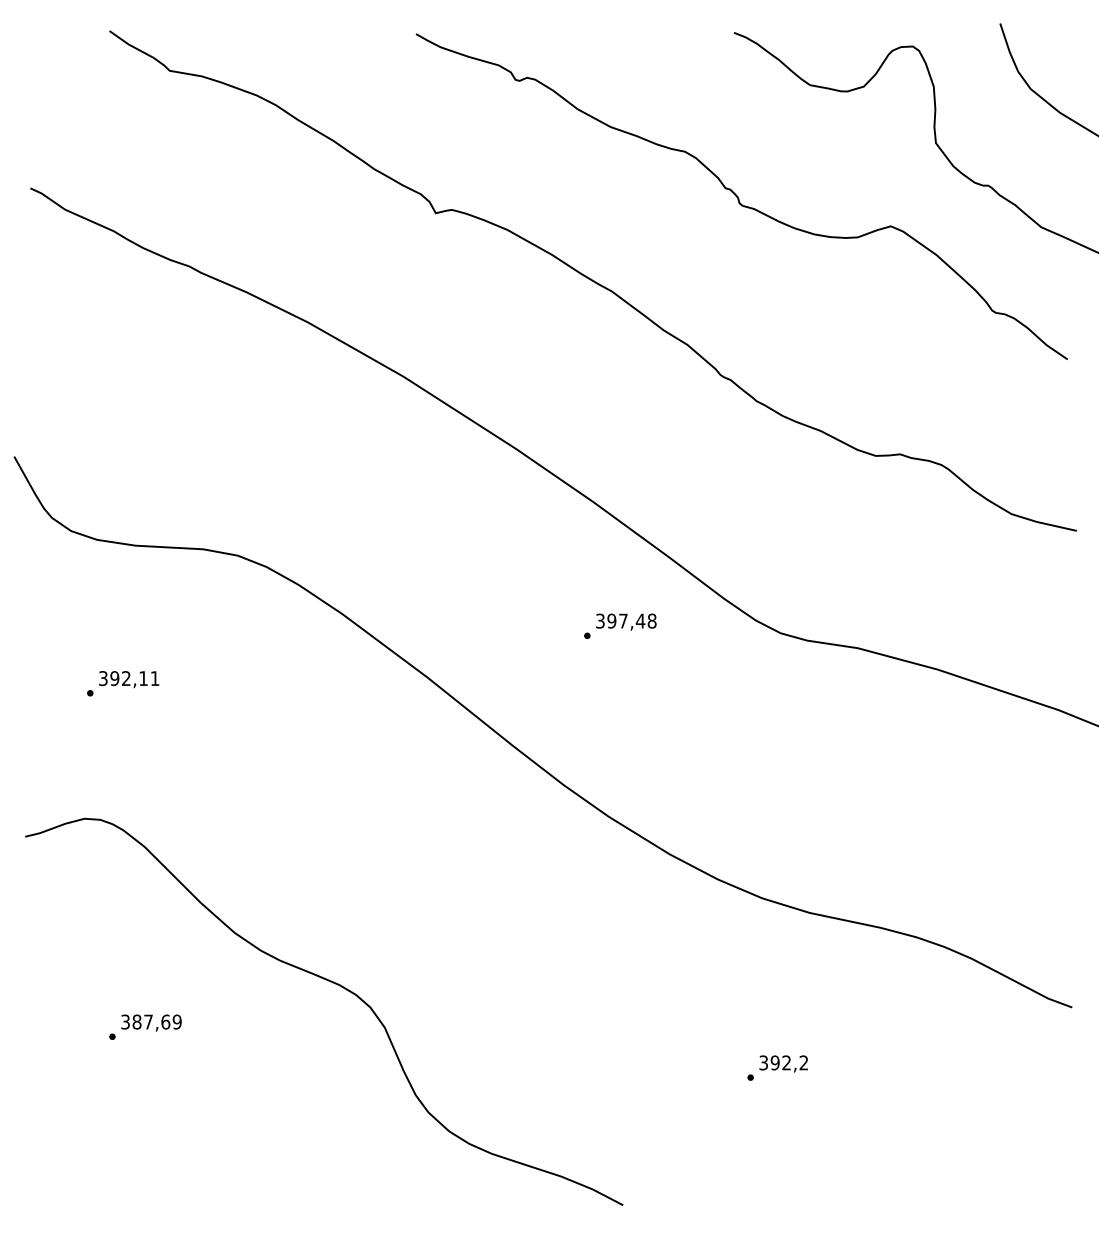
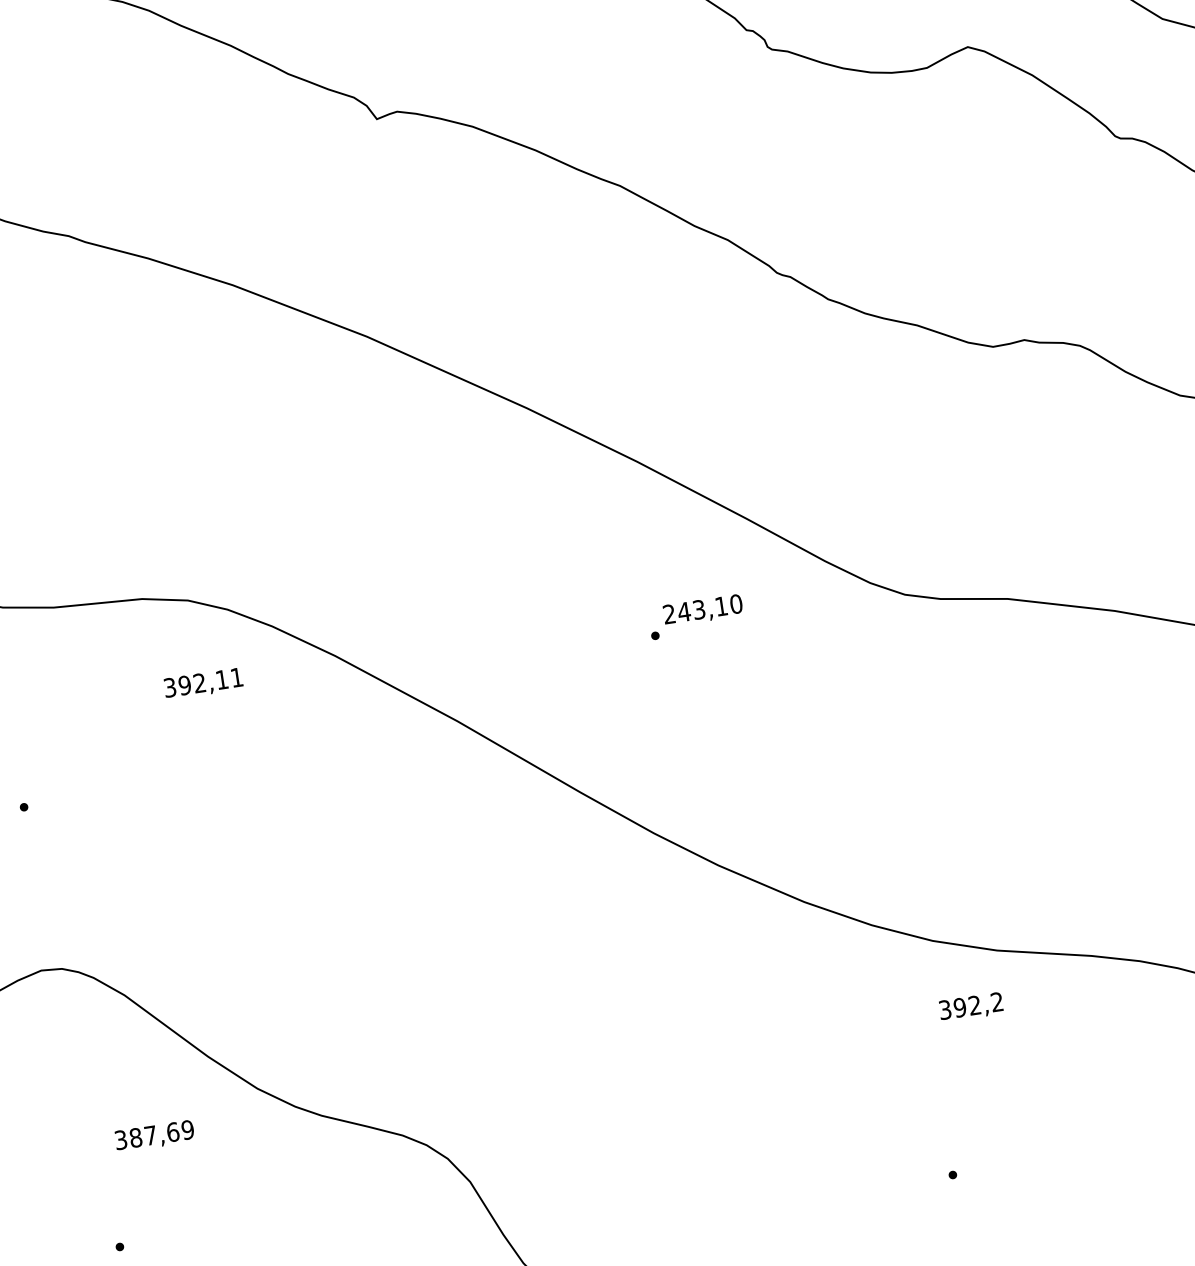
text: (626, 620) -> (703, 608), 397,48 -> 243,10
text: (129, 679) -> (204, 683), moved
text: (151, 1022) -> (154, 1135), moved
text: (783, 1063) -> (970, 1006), moved

